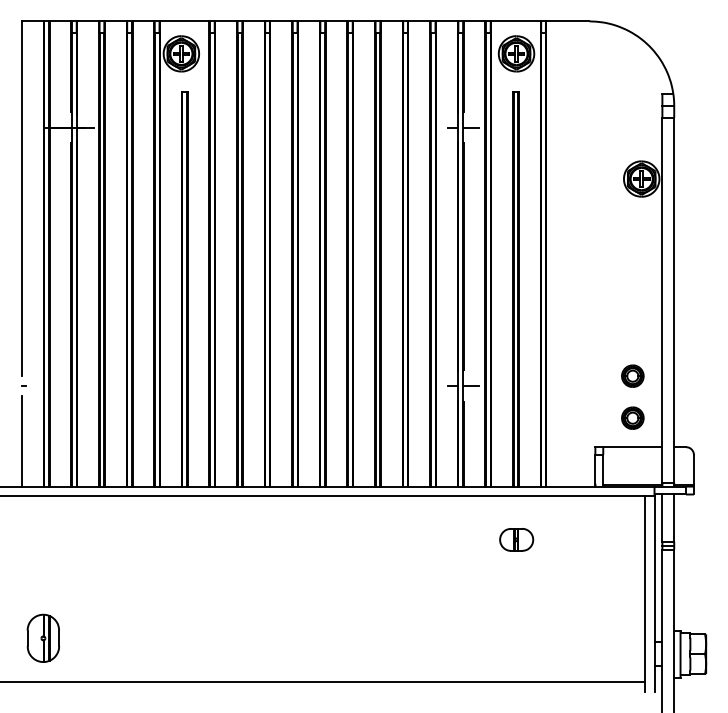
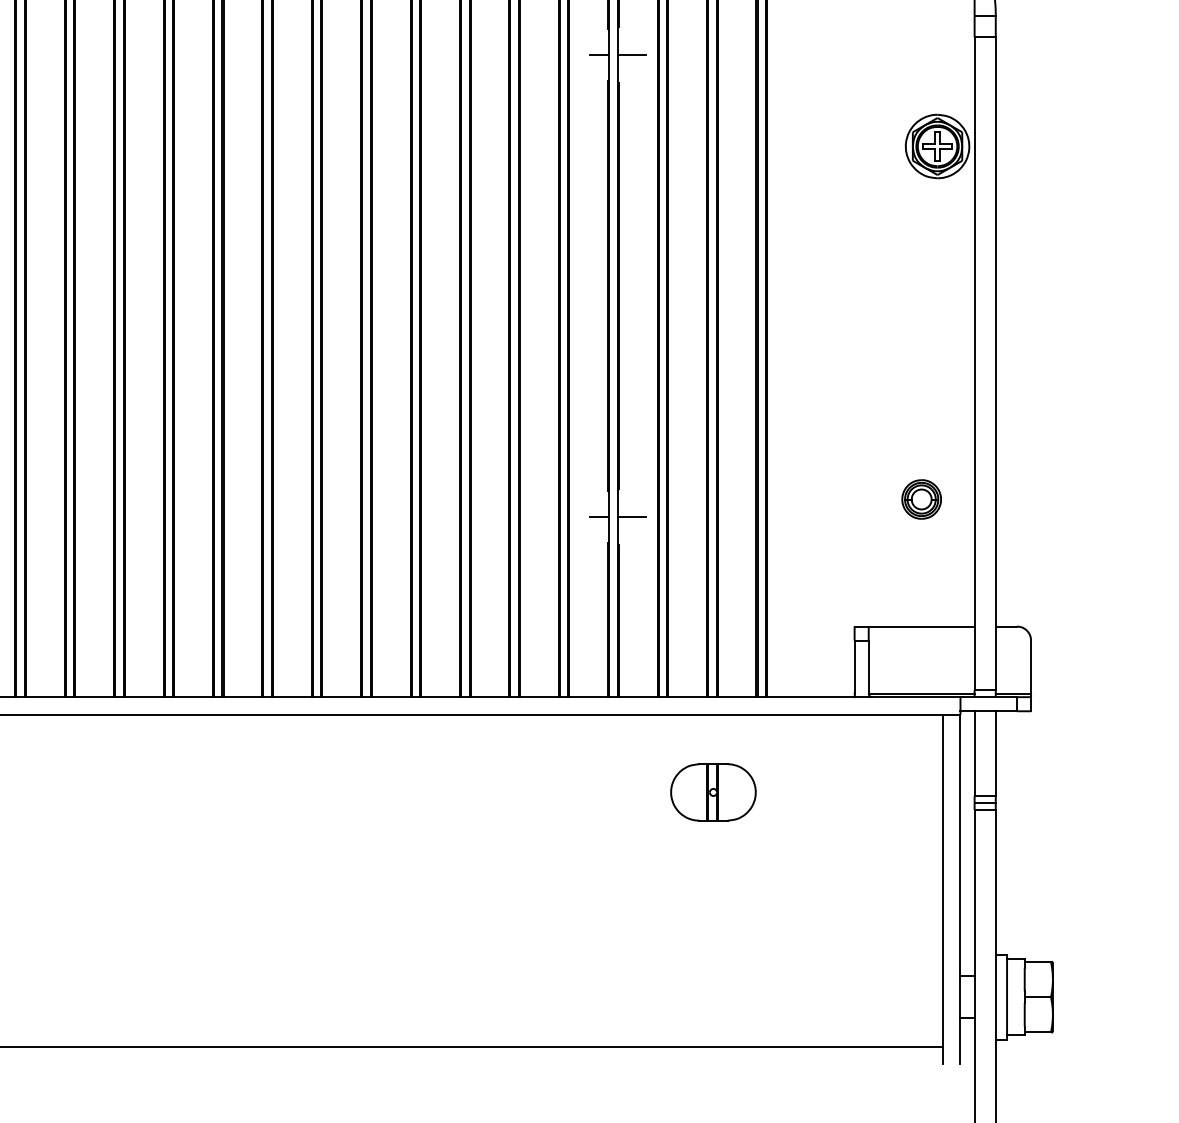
part: (632, 417) -> (921, 573), removed
part: (516, 539) -> (713, 791), size x1.43

